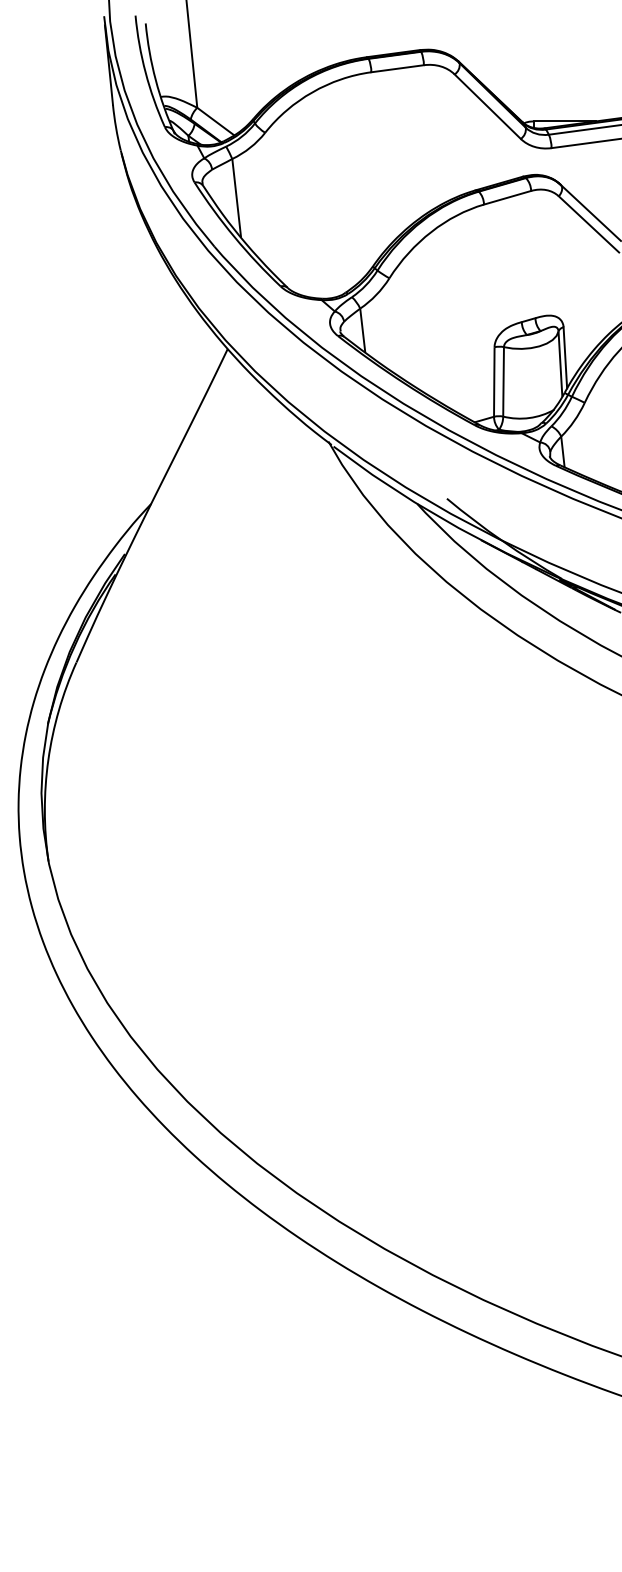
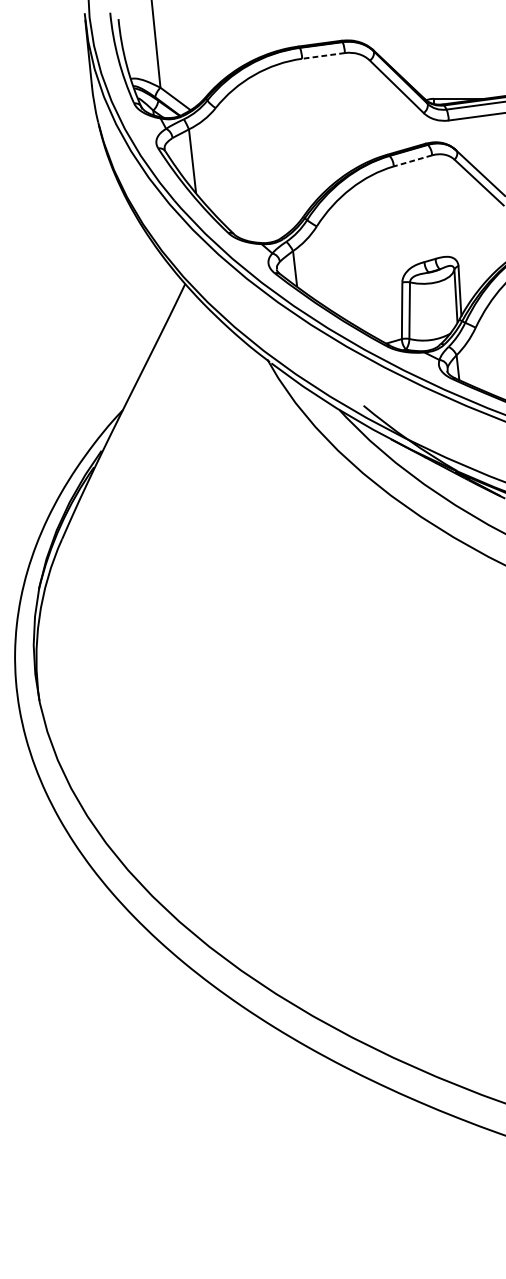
line: (397, 68) -> (323, 55), solid -> dashed
line: (507, 197) -> (412, 160), solid -> dashed

